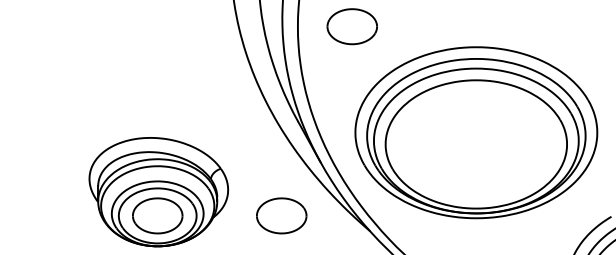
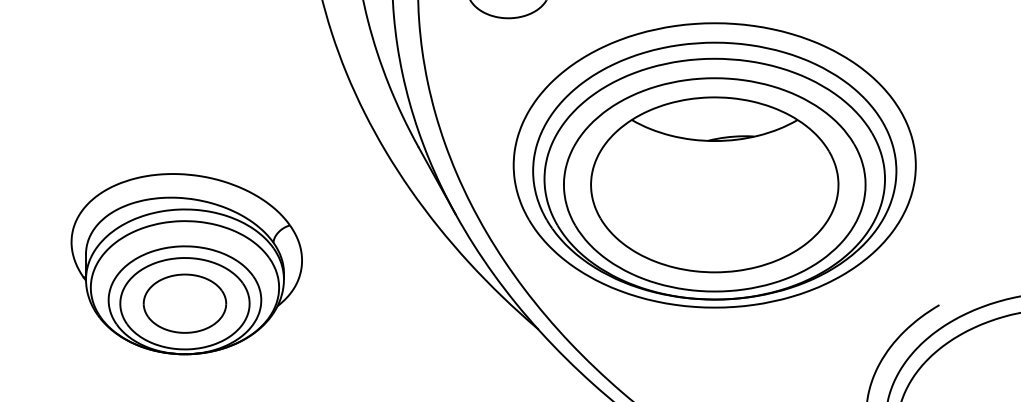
part: (476, 143) -> (714, 183), added
part: (281, 215) -> (390, 303), removed

